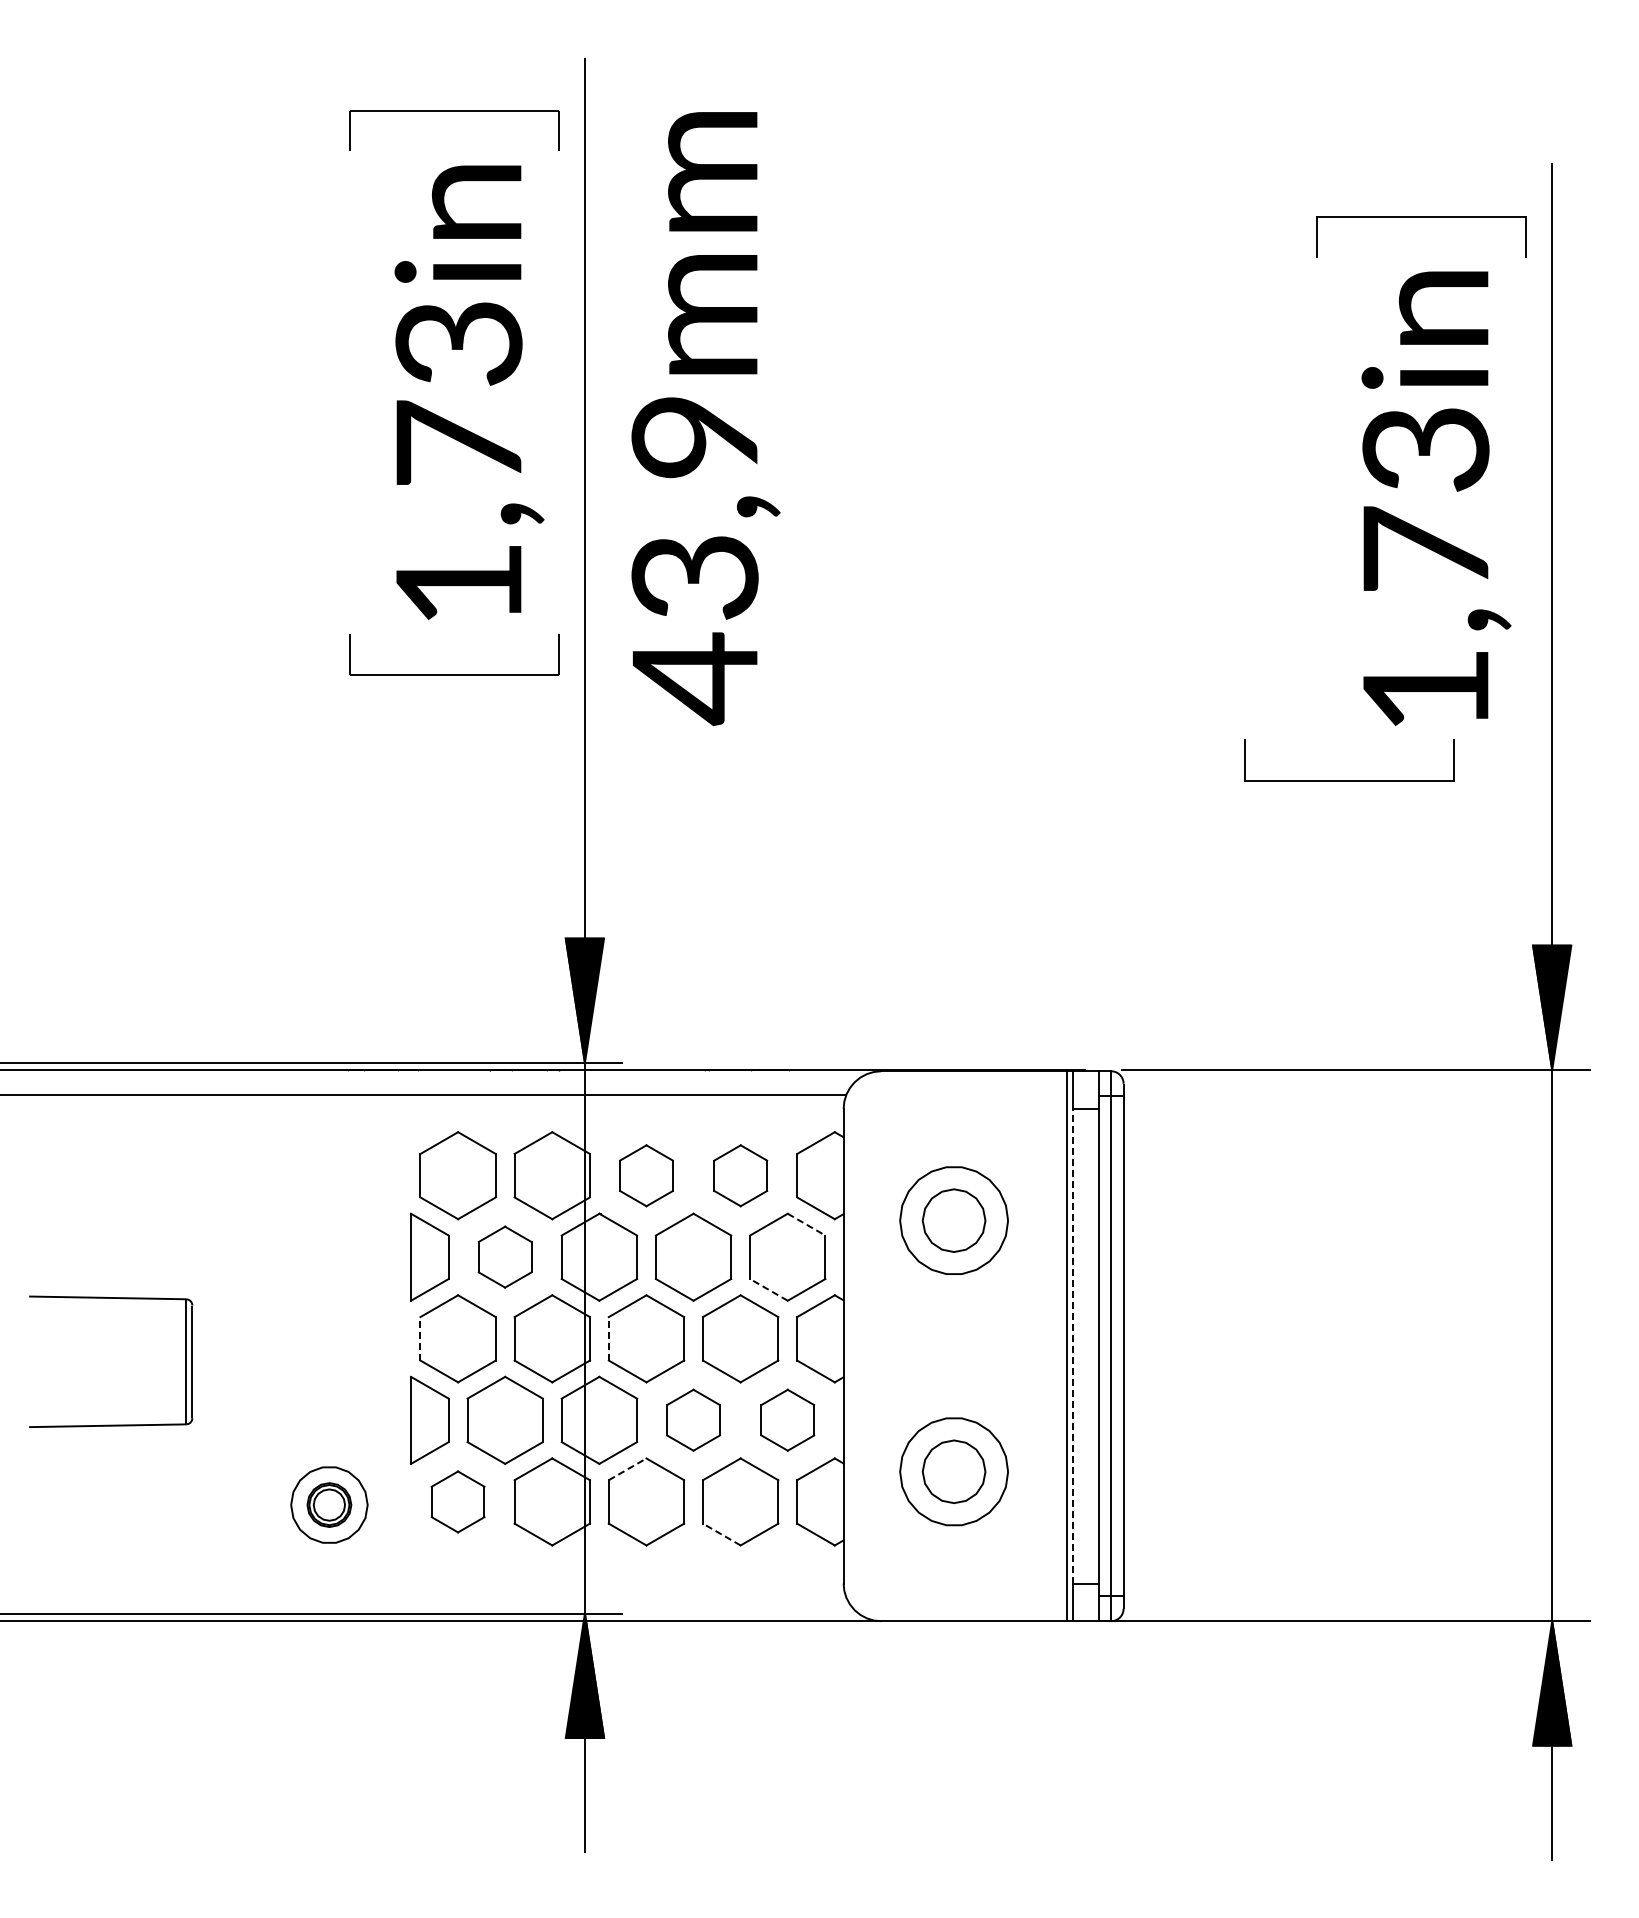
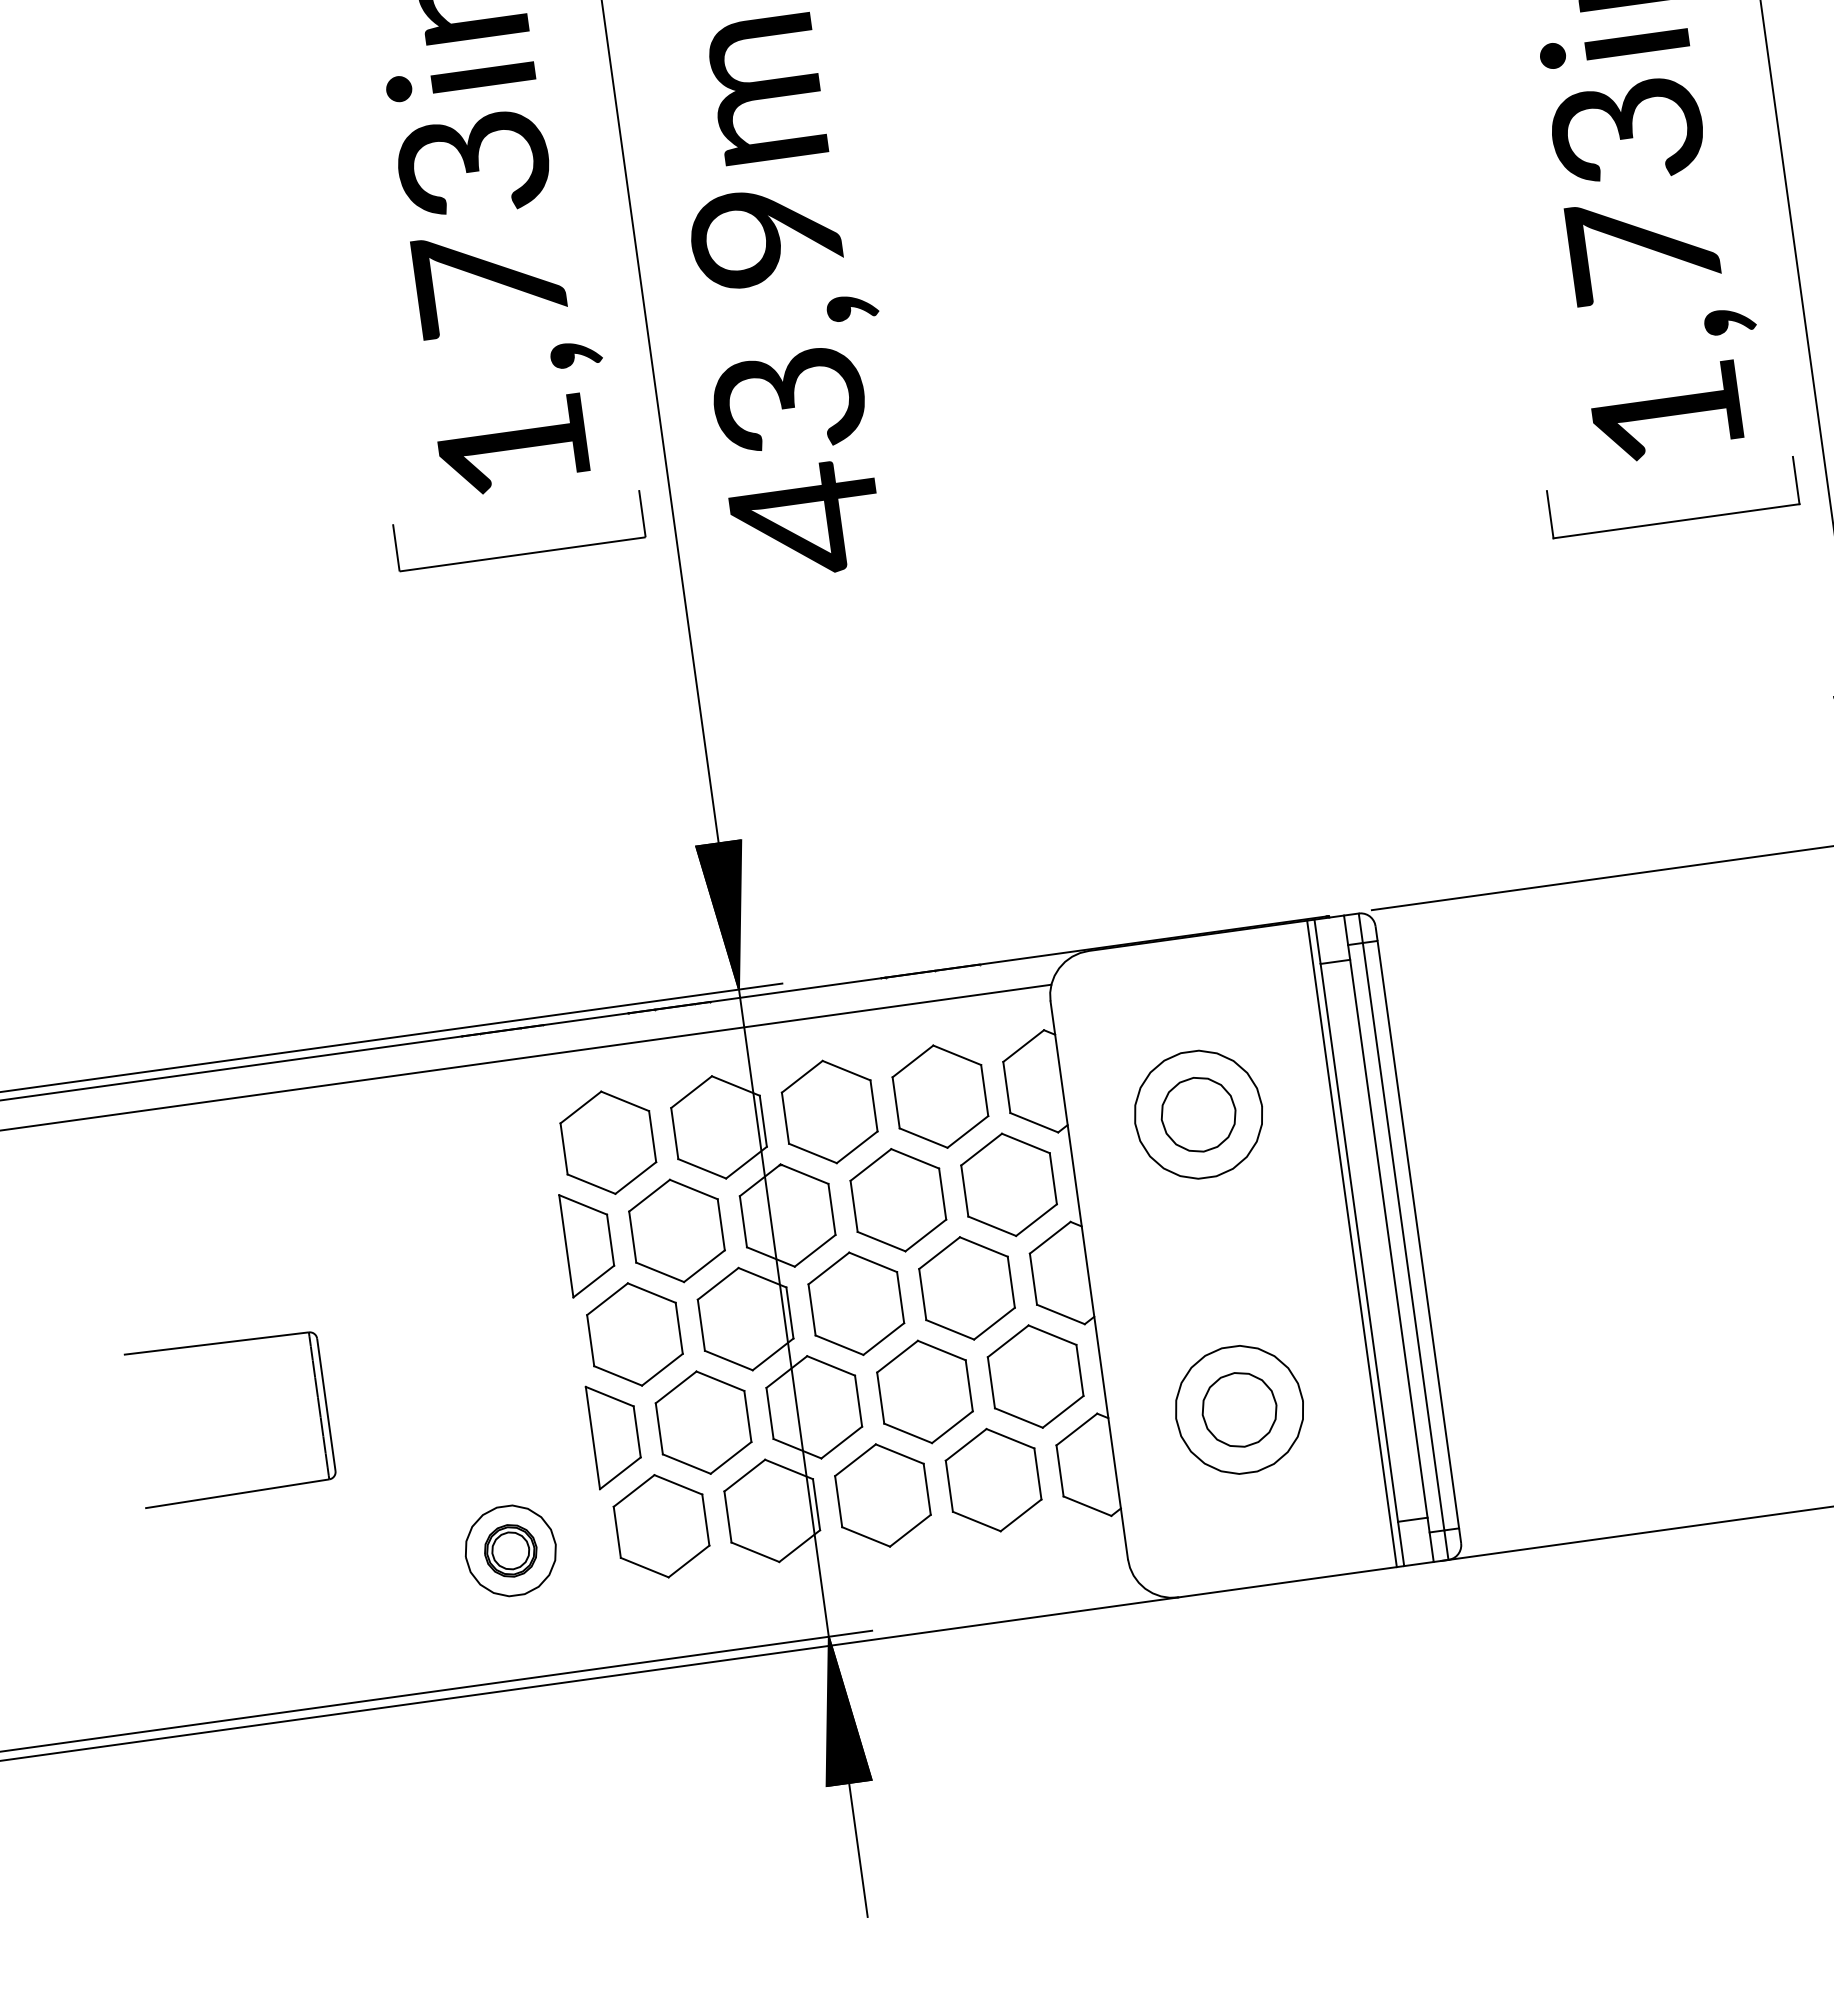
part: (1349, 780) -> (1676, 521), moved
part: (646, 1175) -> (829, 1111), size x1.43
part: (740, 1175) -> (940, 1096), size x1.43
line: (806, 1224) -> (1025, 1143), dashed -> solid
part: (504, 1256) -> (676, 1230), size x1.43
line: (768, 1289) -> (991, 1225), dashed -> solid
line: (420, 1338) -> (590, 1340), dashed -> solid
line: (608, 1338) -> (811, 1309), dashed -> solid
line: (1073, 1345) -> (1359, 1241), dashed -> solid
part: (693, 1419) -> (924, 1390), size x1.43
part: (787, 1419) -> (1035, 1375), size x1.43
line: (627, 1469) -> (855, 1460), dashed -> solid
part: (457, 1501) -> (660, 1525), size x1.43
line: (721, 1534) -> (976, 1521), dashed -> solid

